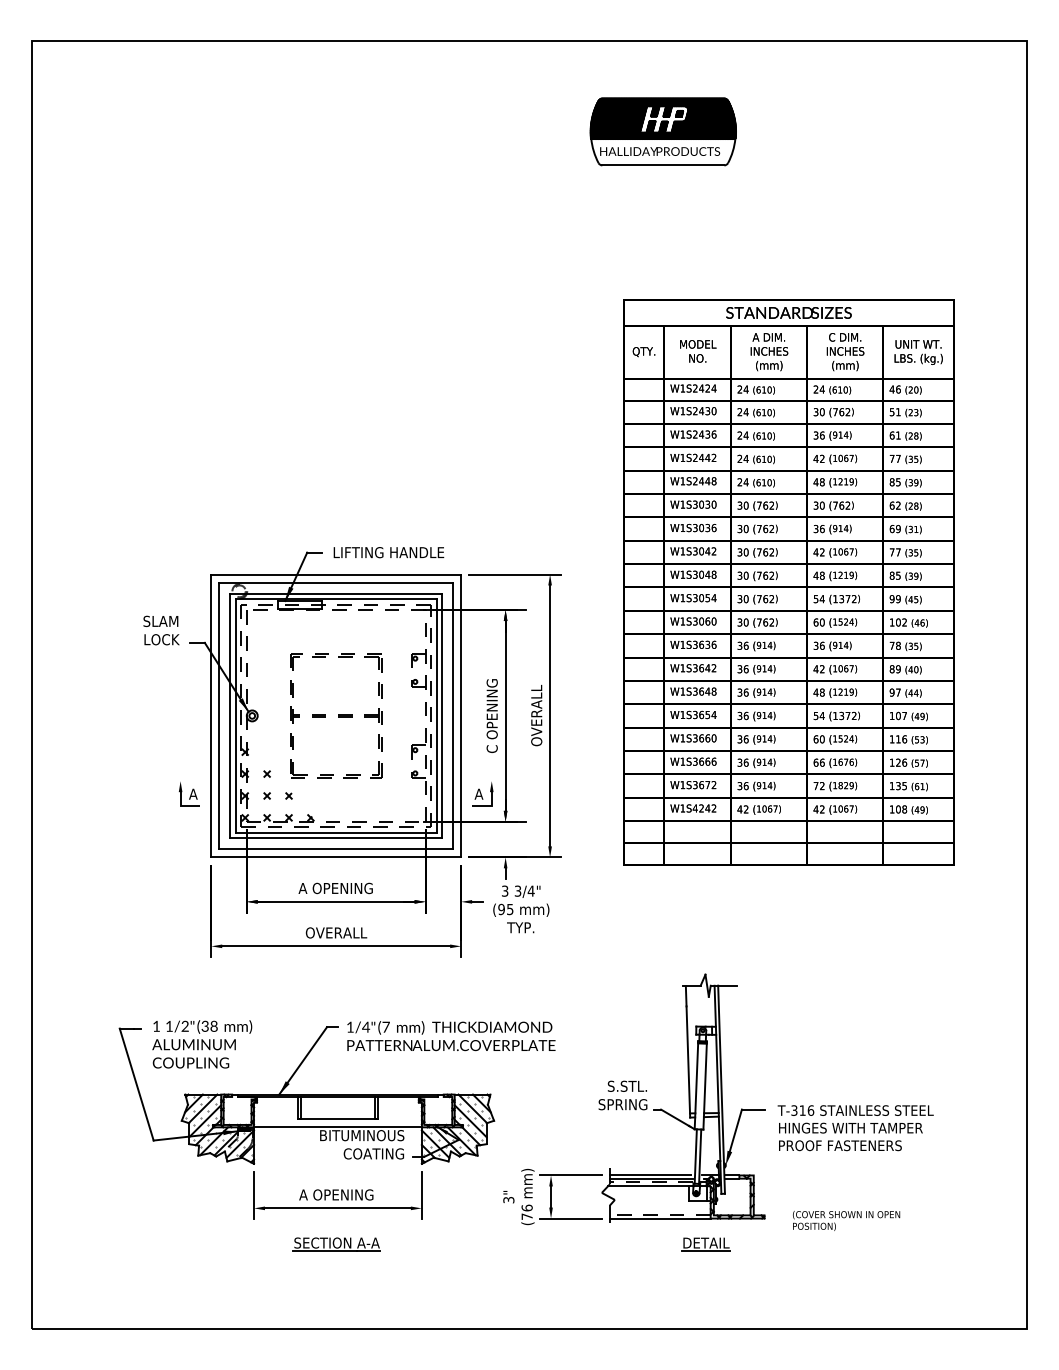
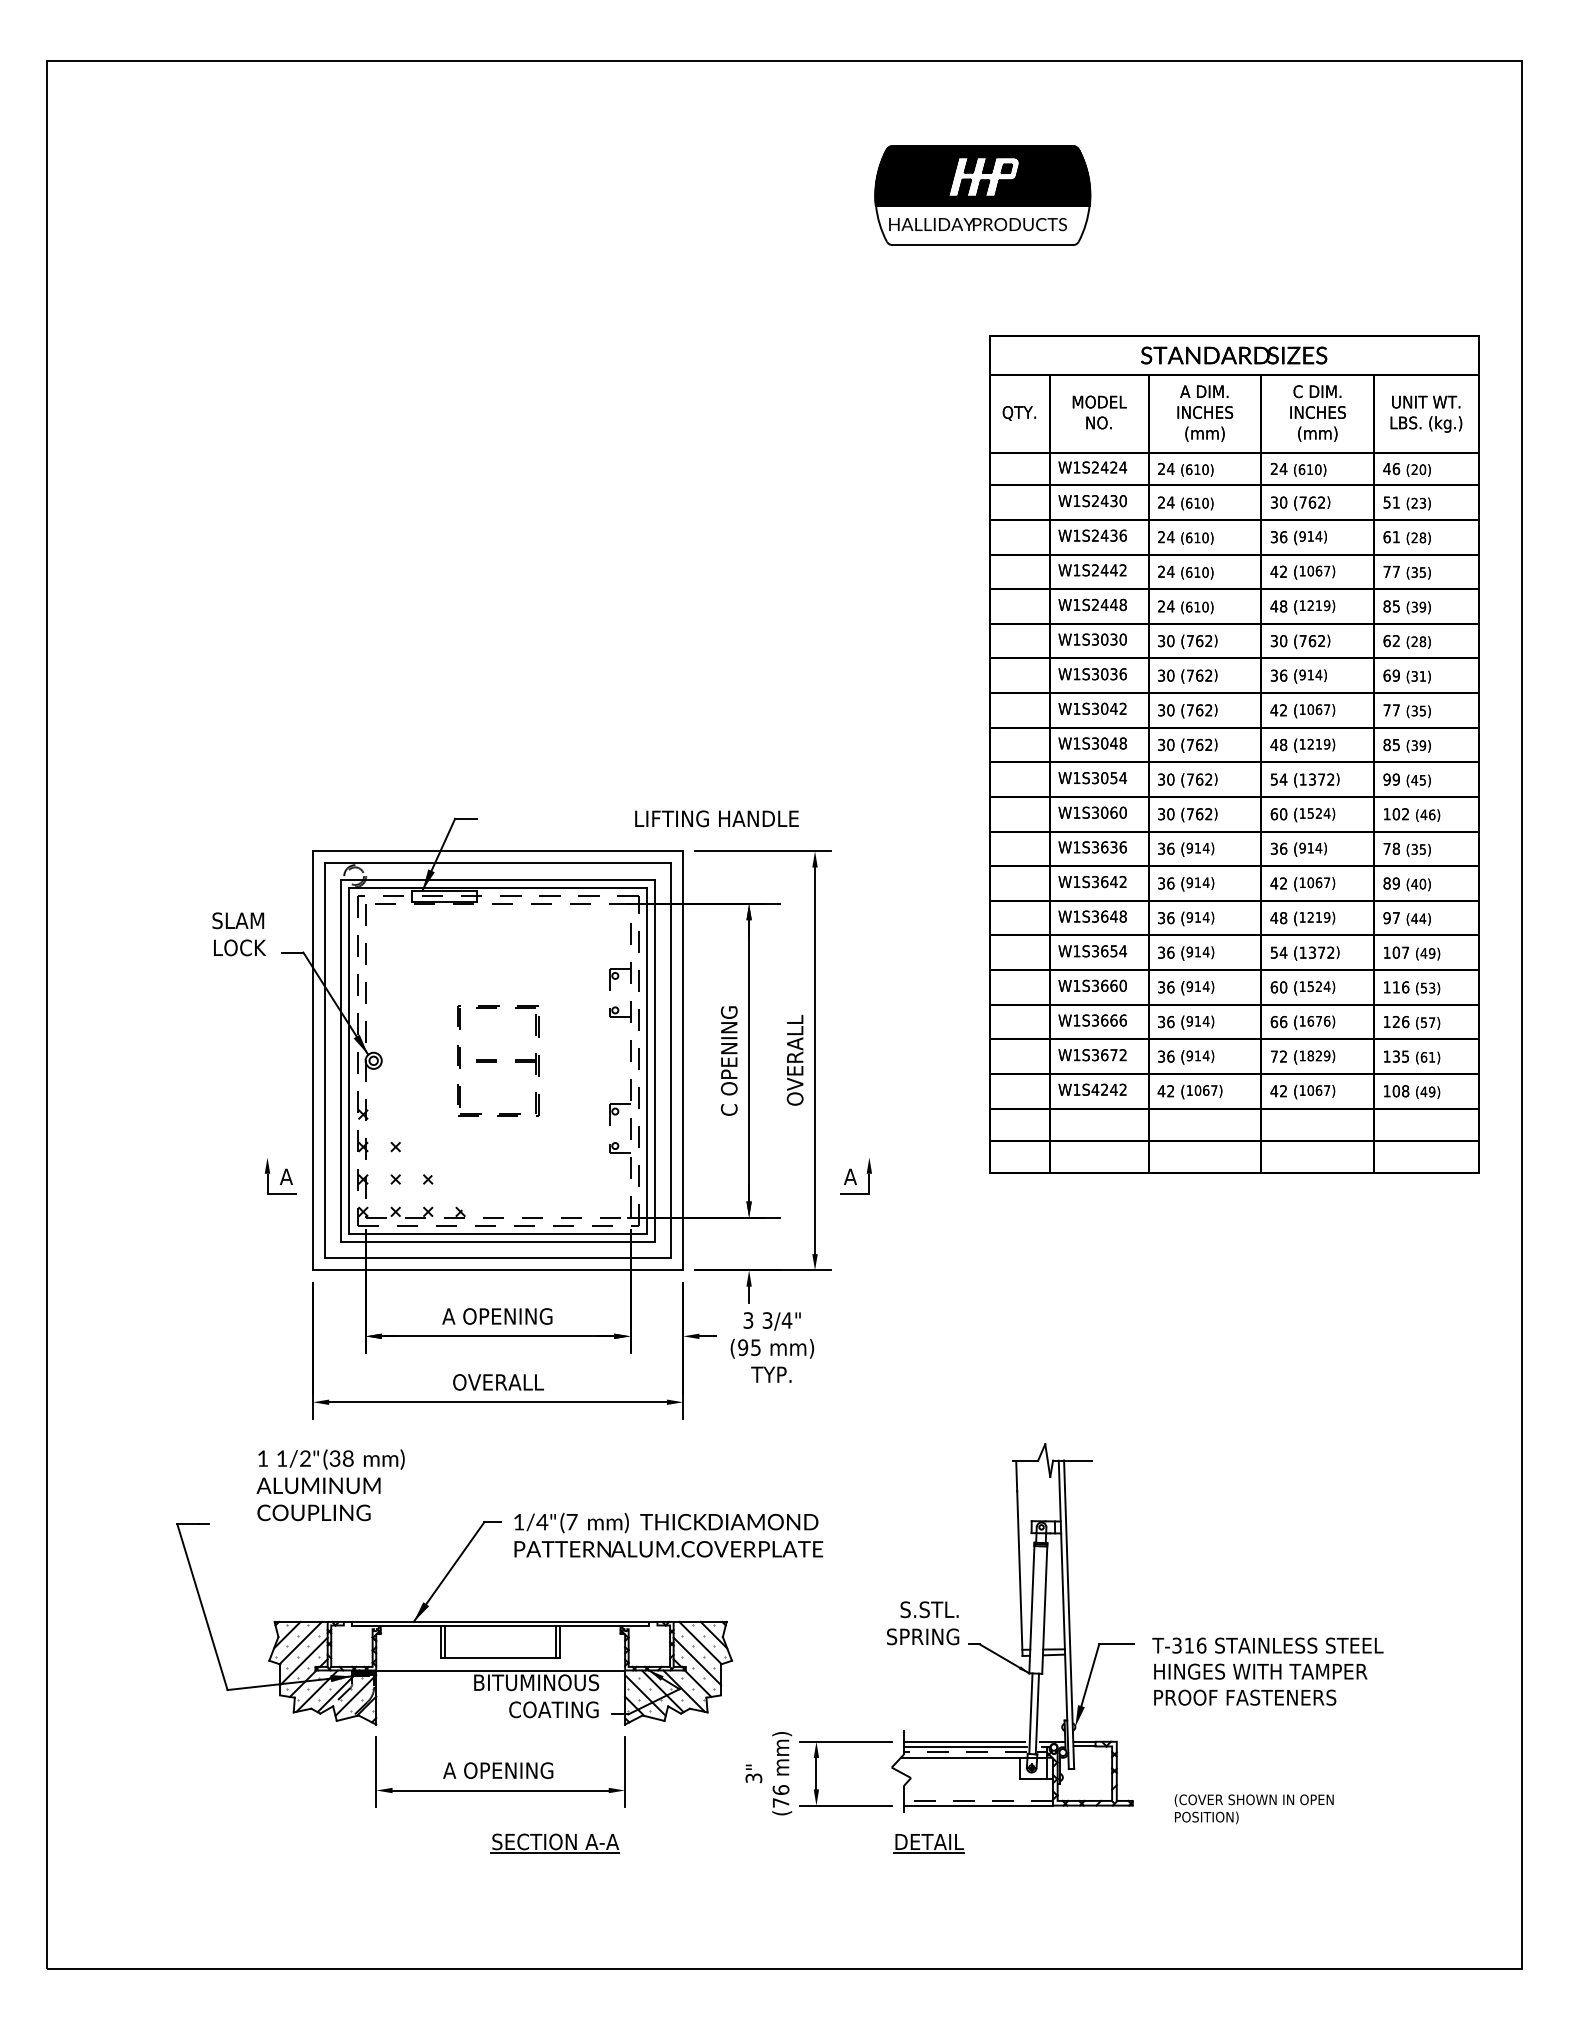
text: (388, 552) -> (716, 818), moved
part: (788, 582) -> (1233, 754), moved
part: (336, 715) -> (498, 1060), size x0.6
part: (482, 794) -> (855, 1177), moved
text: (202, 1044) -> (331, 1485), moved
part: (336, 1244) -> (554, 1844), moved
part: (705, 1244) -> (928, 1844), moved

